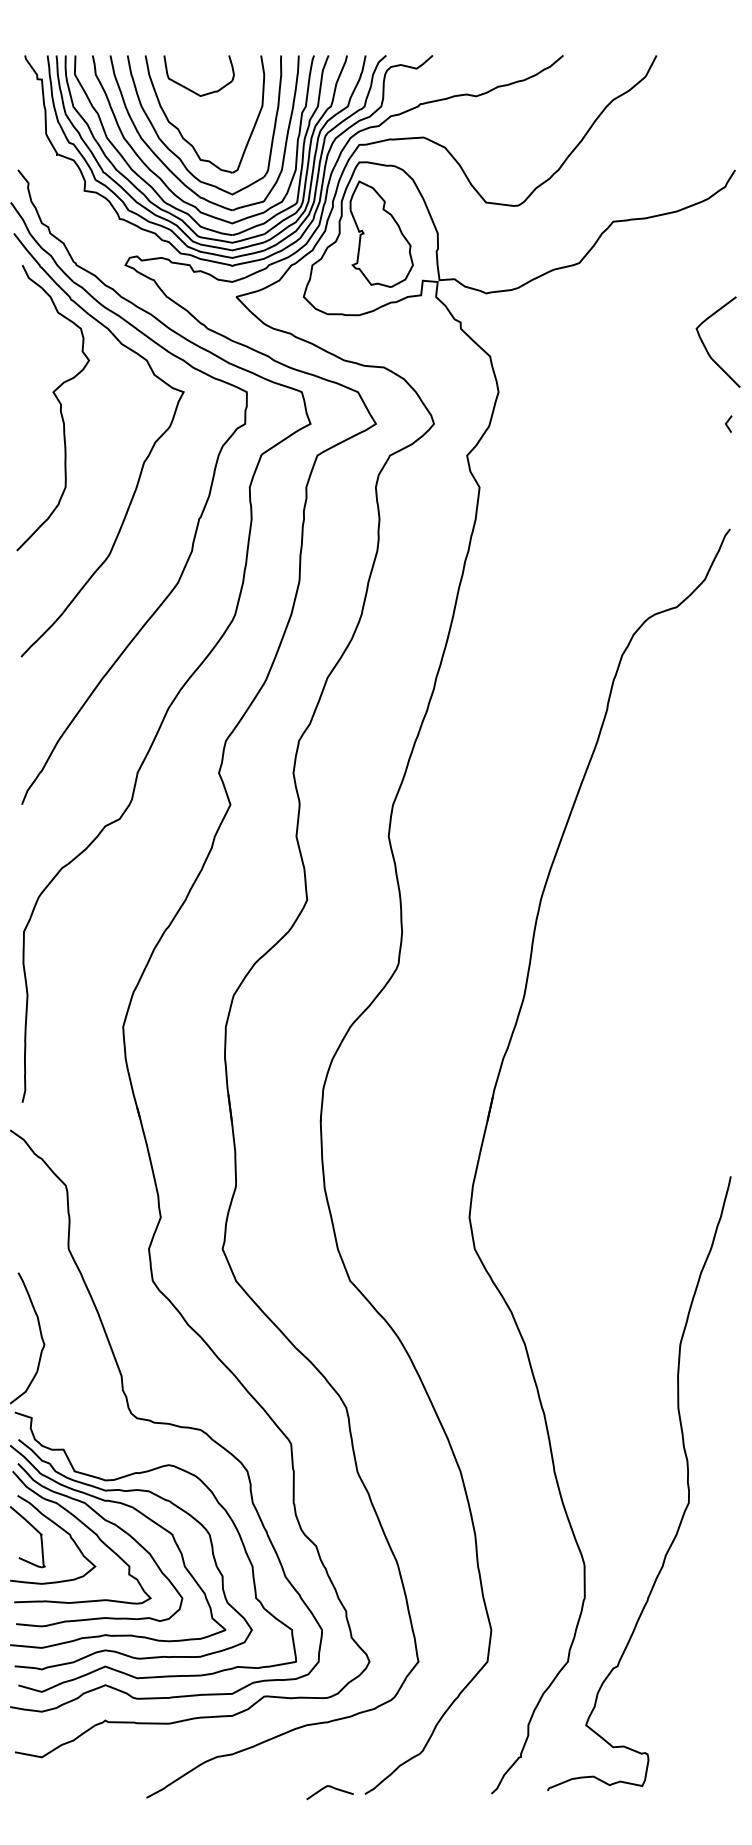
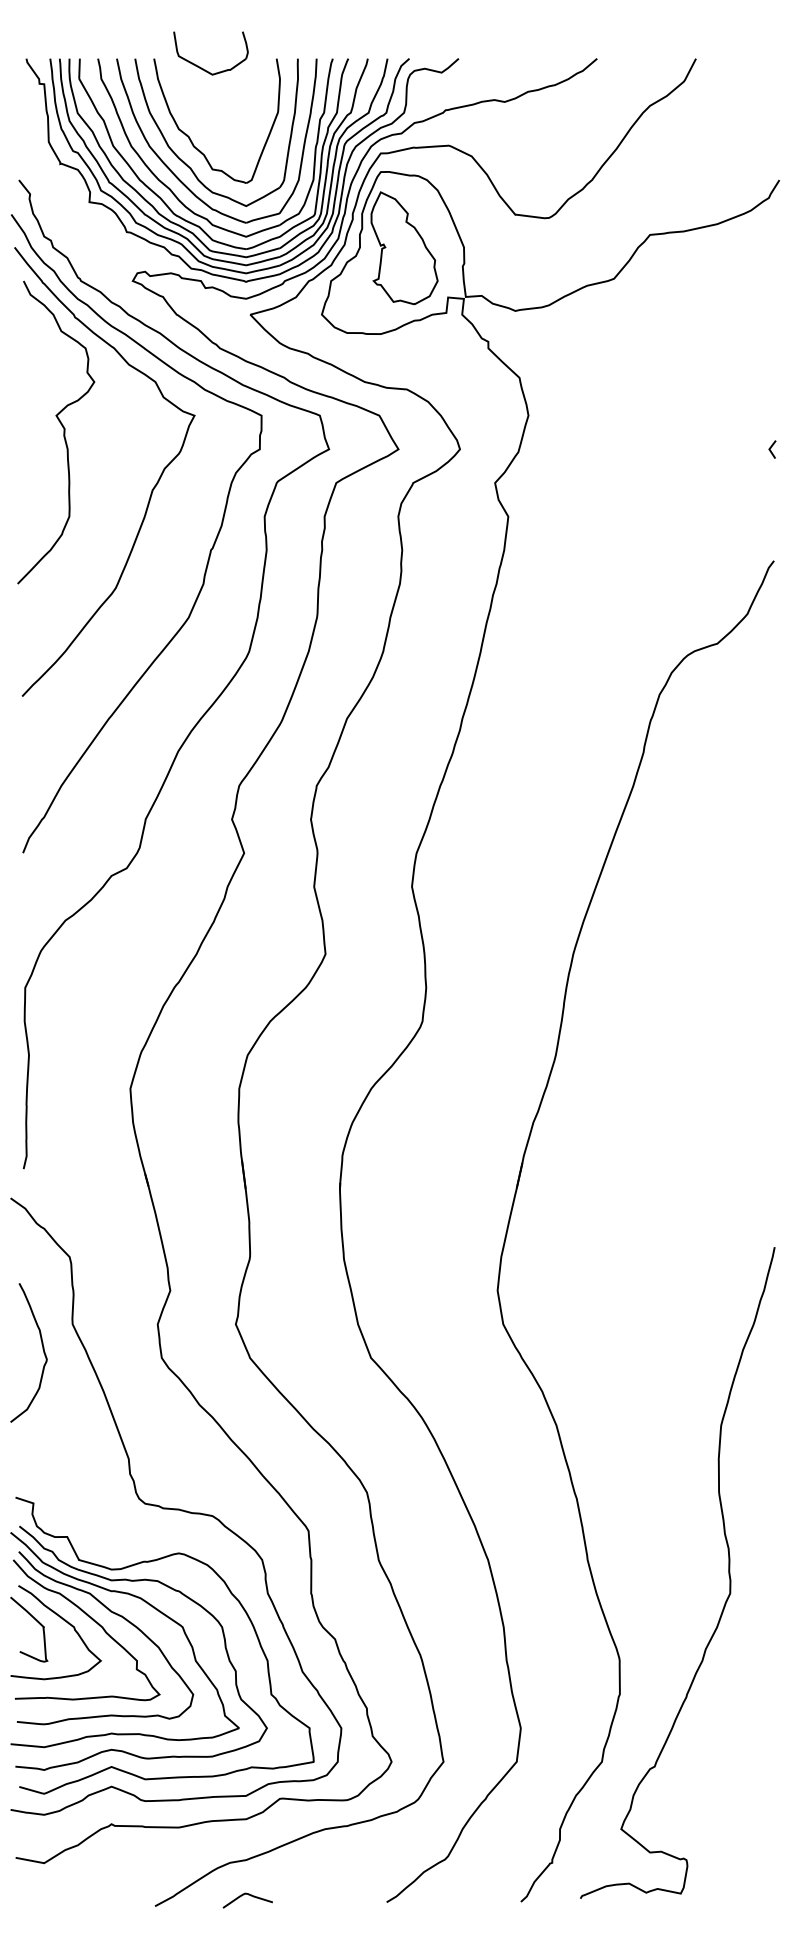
part: (189, 88) -> (200, 66), moved
curve: (706, 346) -> (748, 367), removed
curve: (40, 1335) -> (42, 1349), moved
curve: (332, 1788) -> (250, 1896), moved

